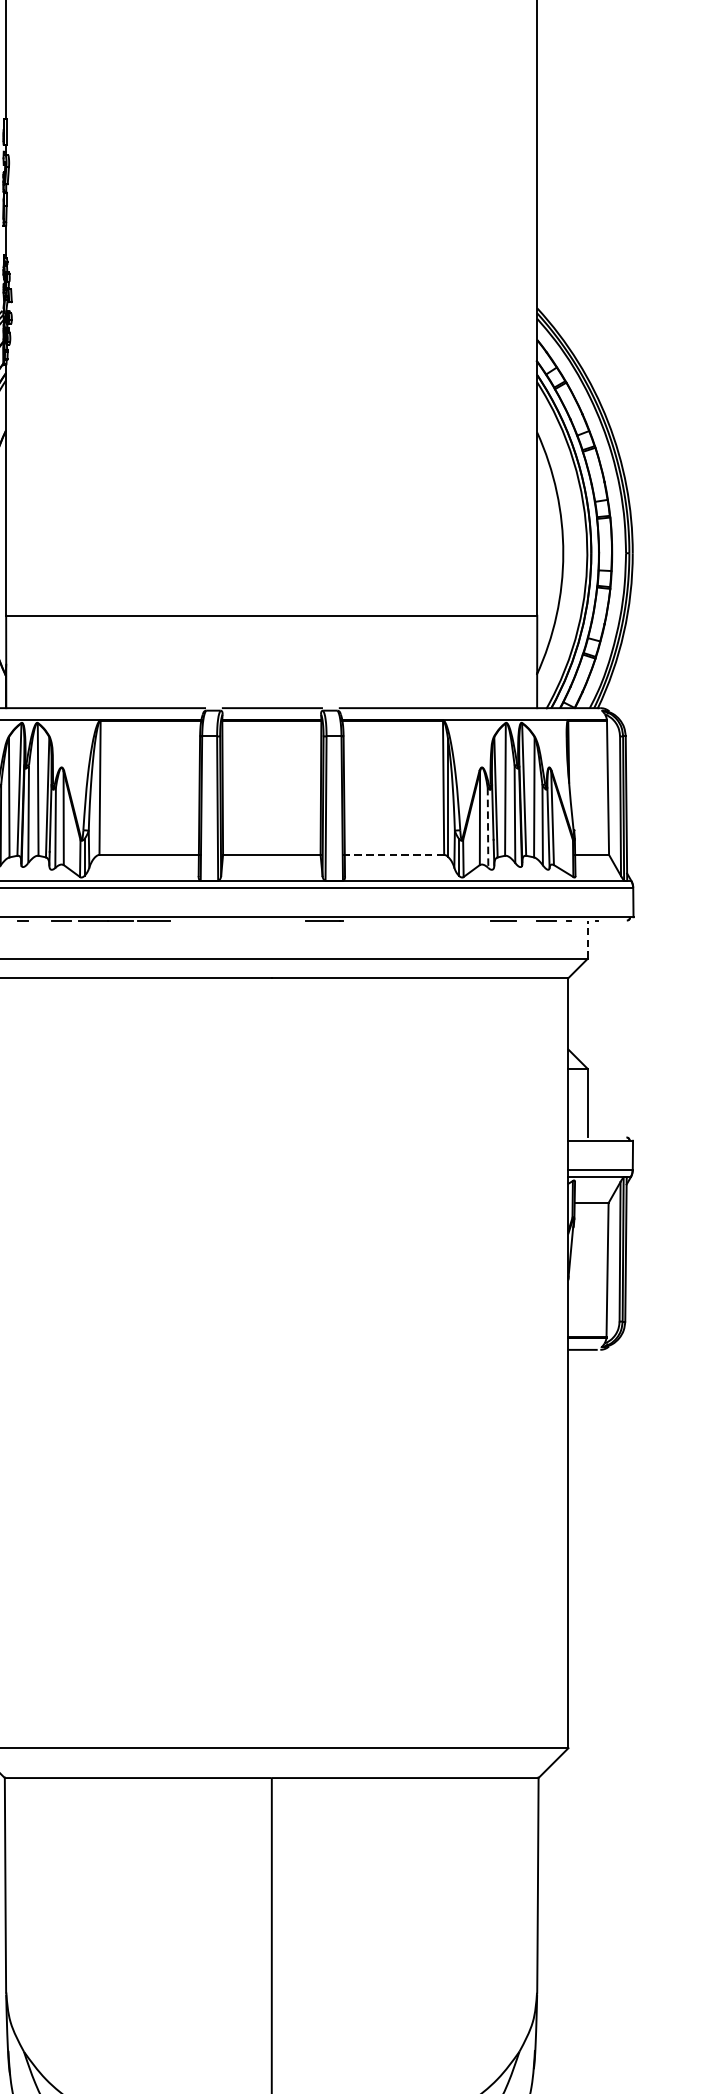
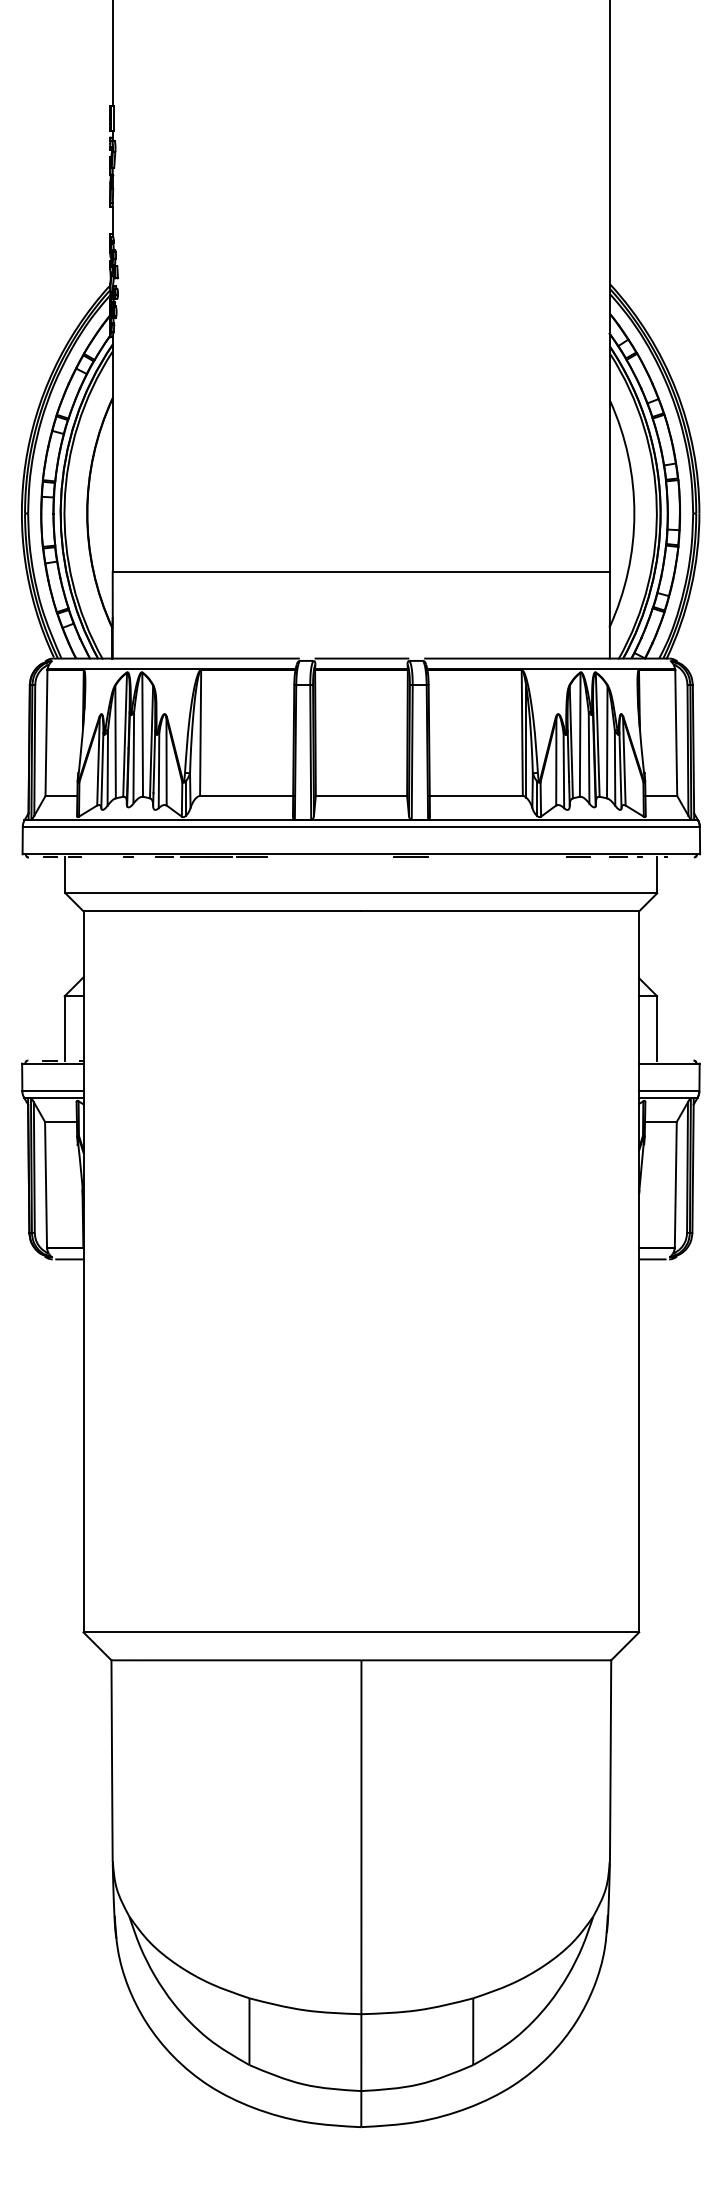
line: (487, 828) -> (563, 771), dashed -> solid
line: (393, 855) -> (475, 796), dashed -> solid
line: (588, 939) -> (657, 875), dashed -> solid

